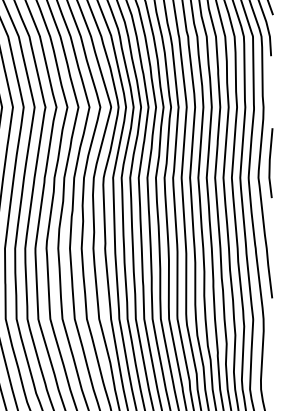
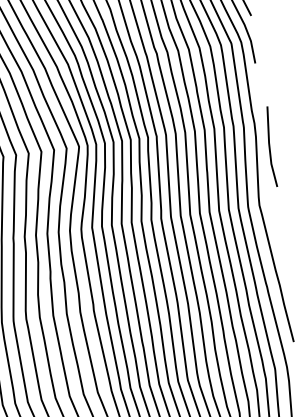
line: (270, 163) -> (270, 147), moved

